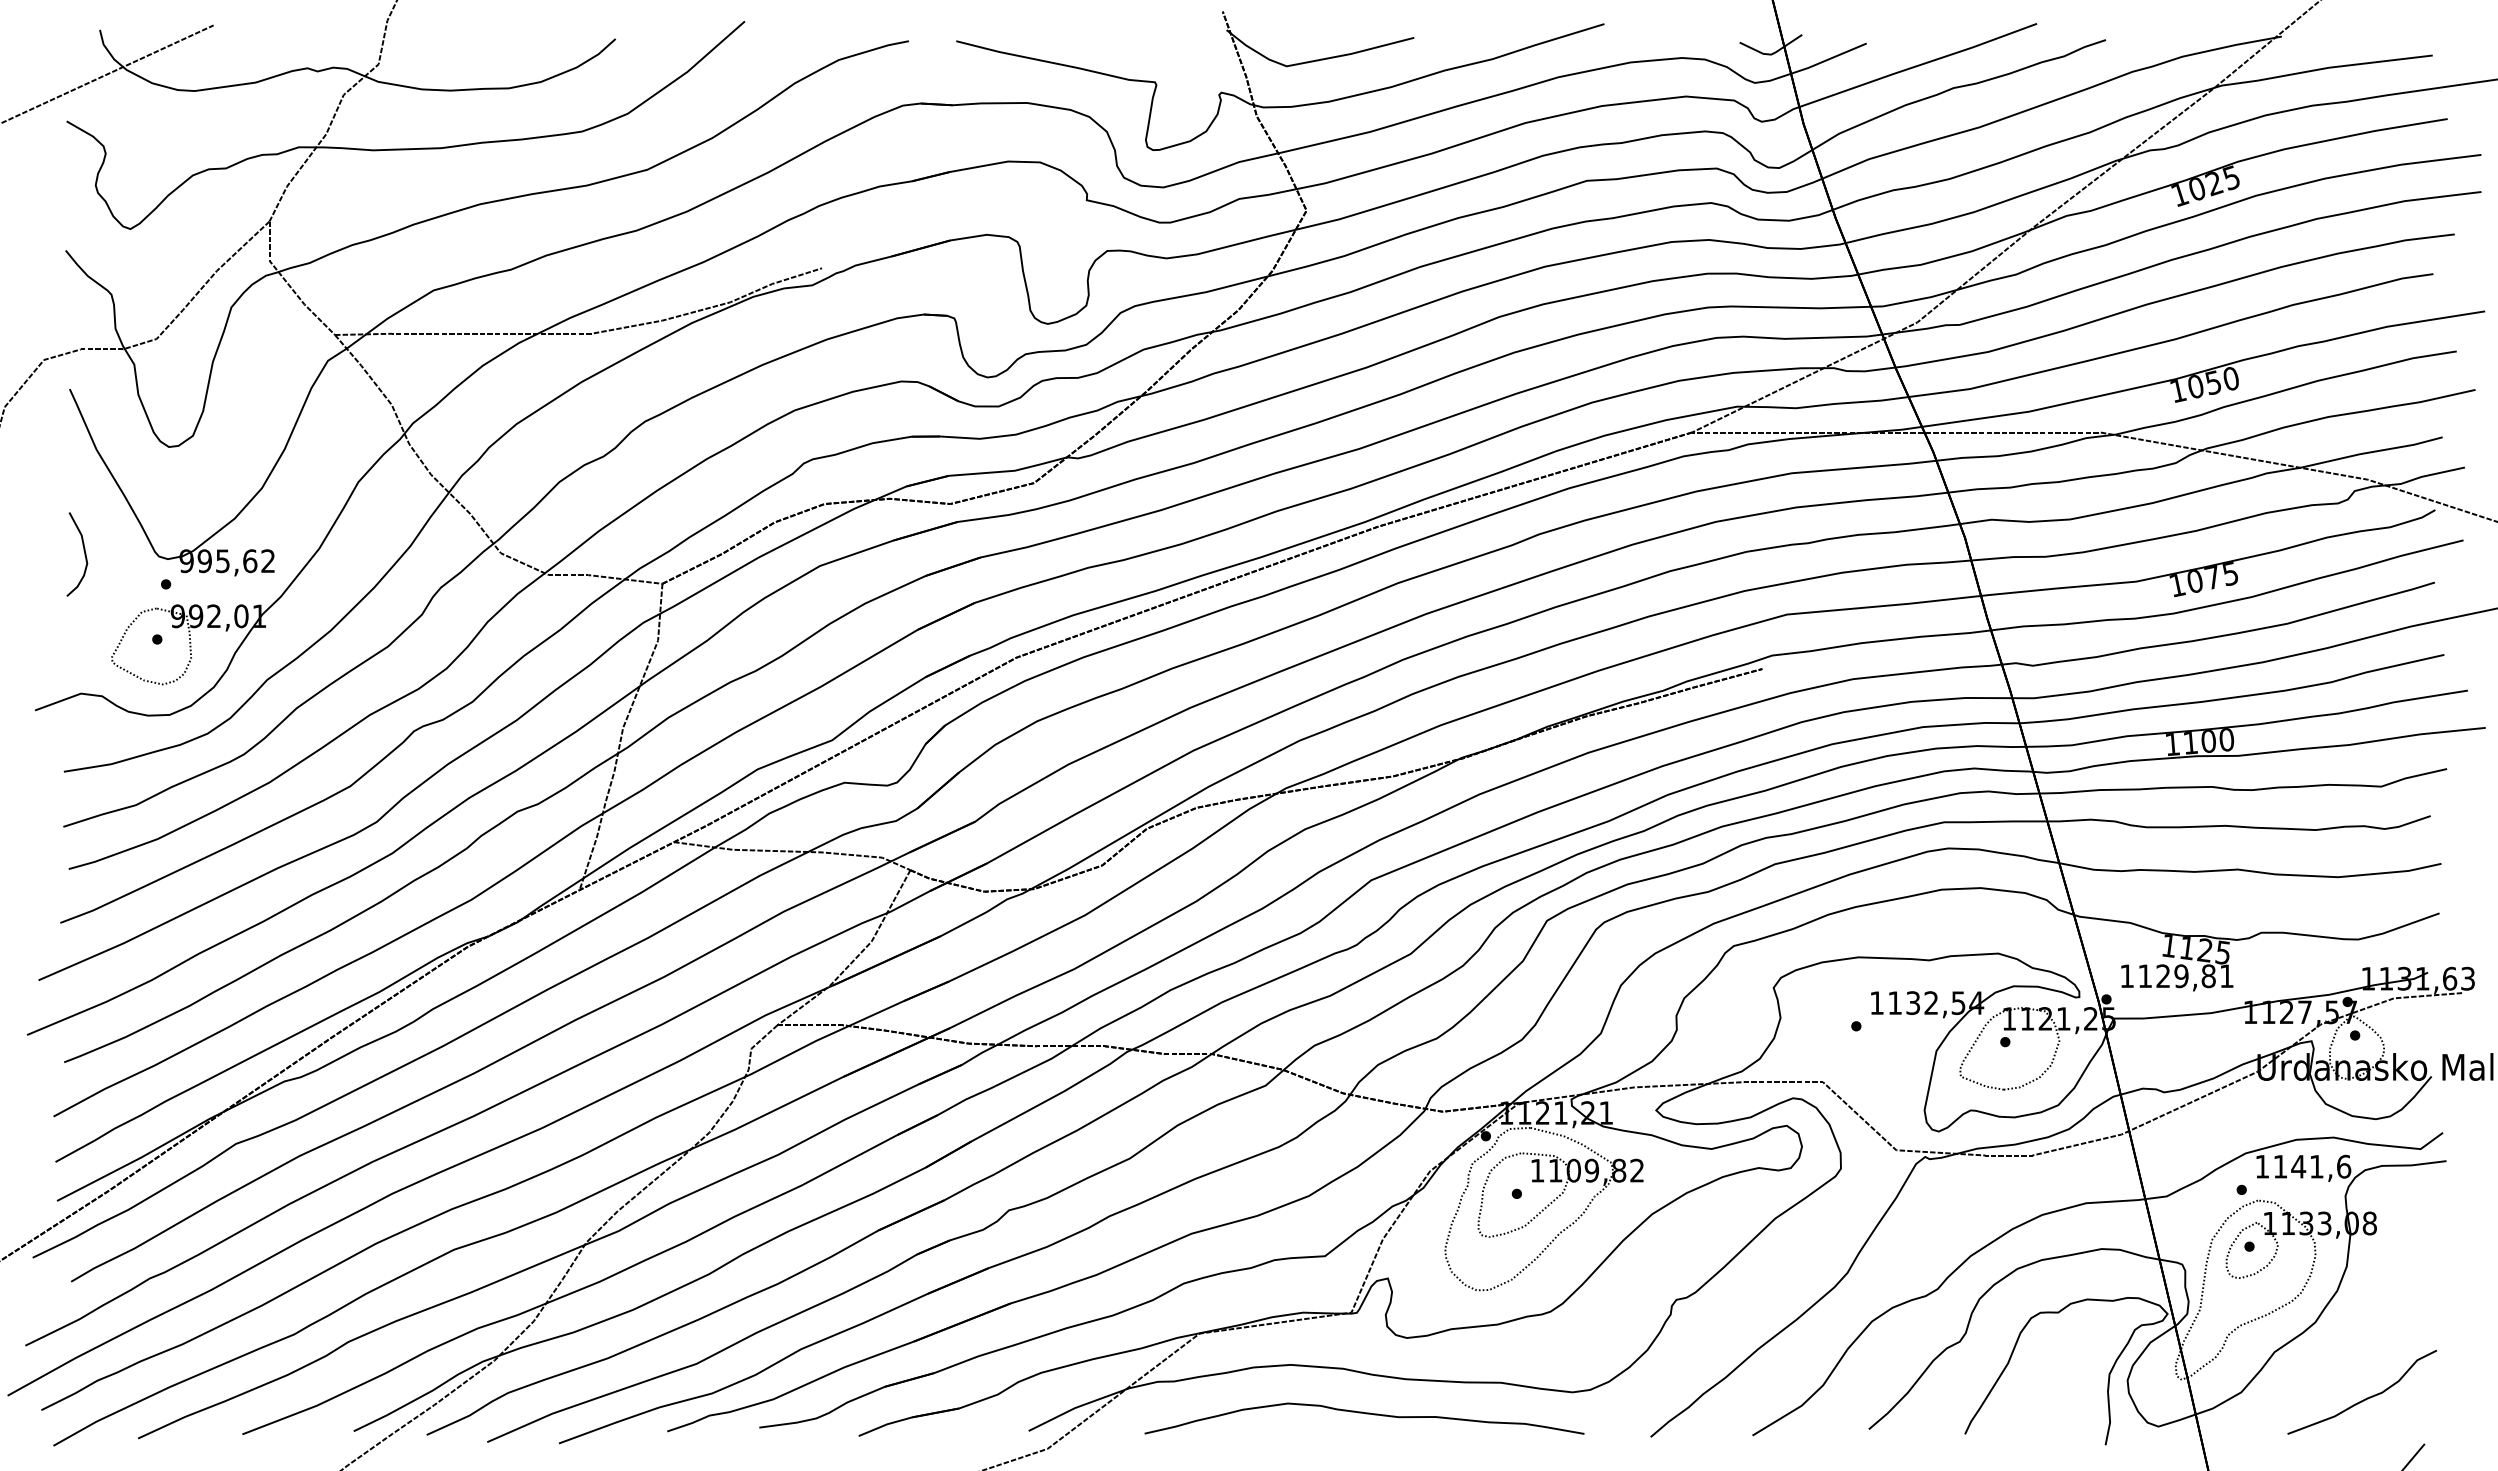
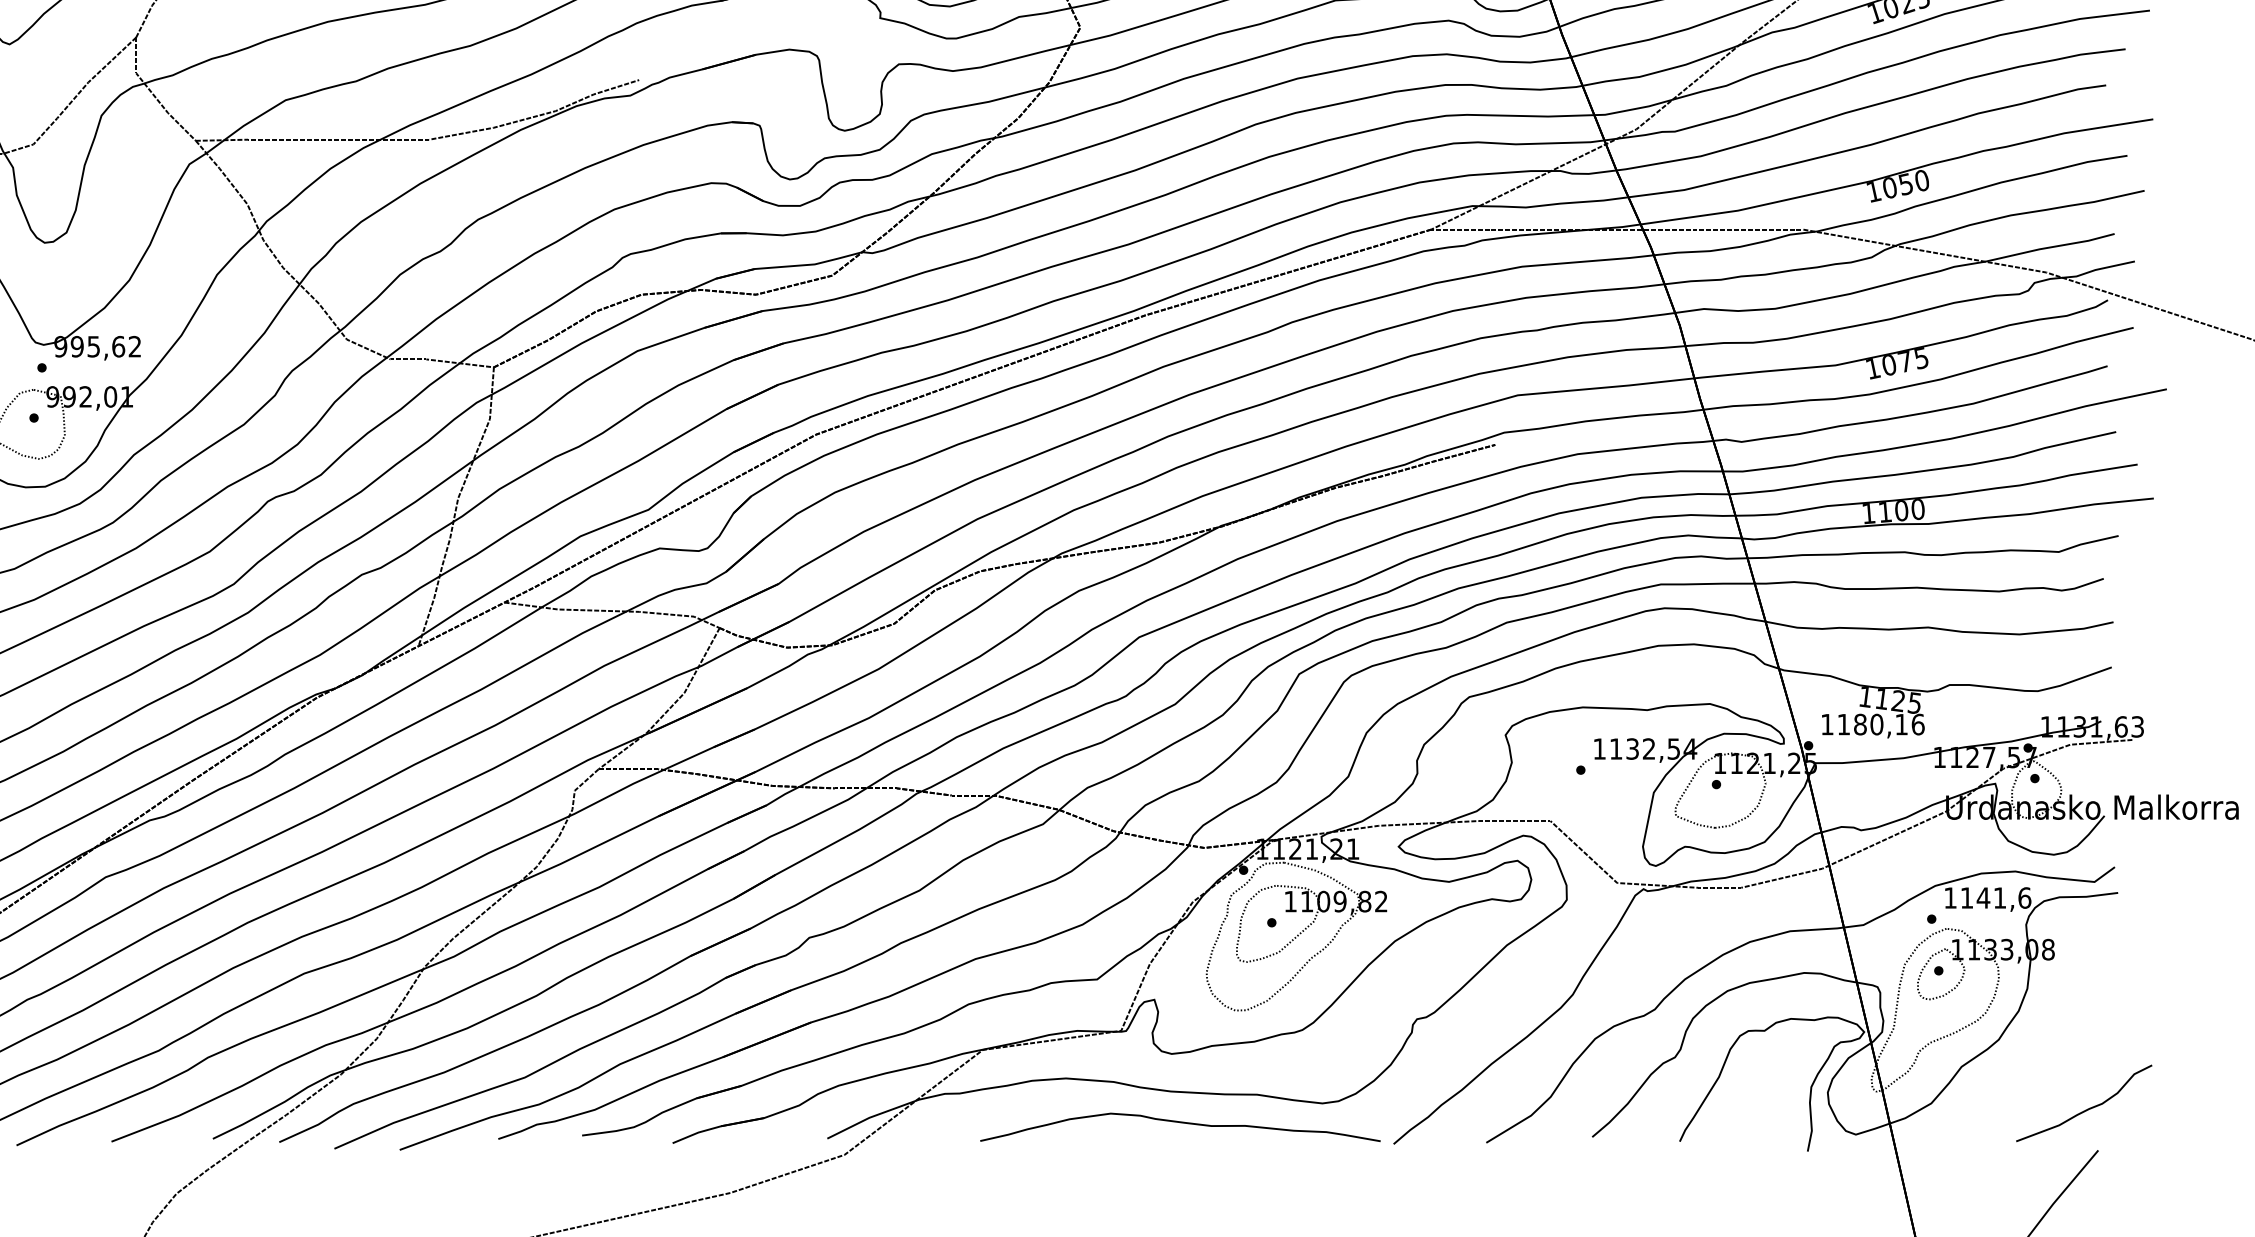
text: (2195, 976) -> (1889, 724), 1129,81 -> 1180,16
curve: (2365, 1398) -> (2087, 1109), moved
curve: (1365, 1414) -> (1181, 1123), moved

